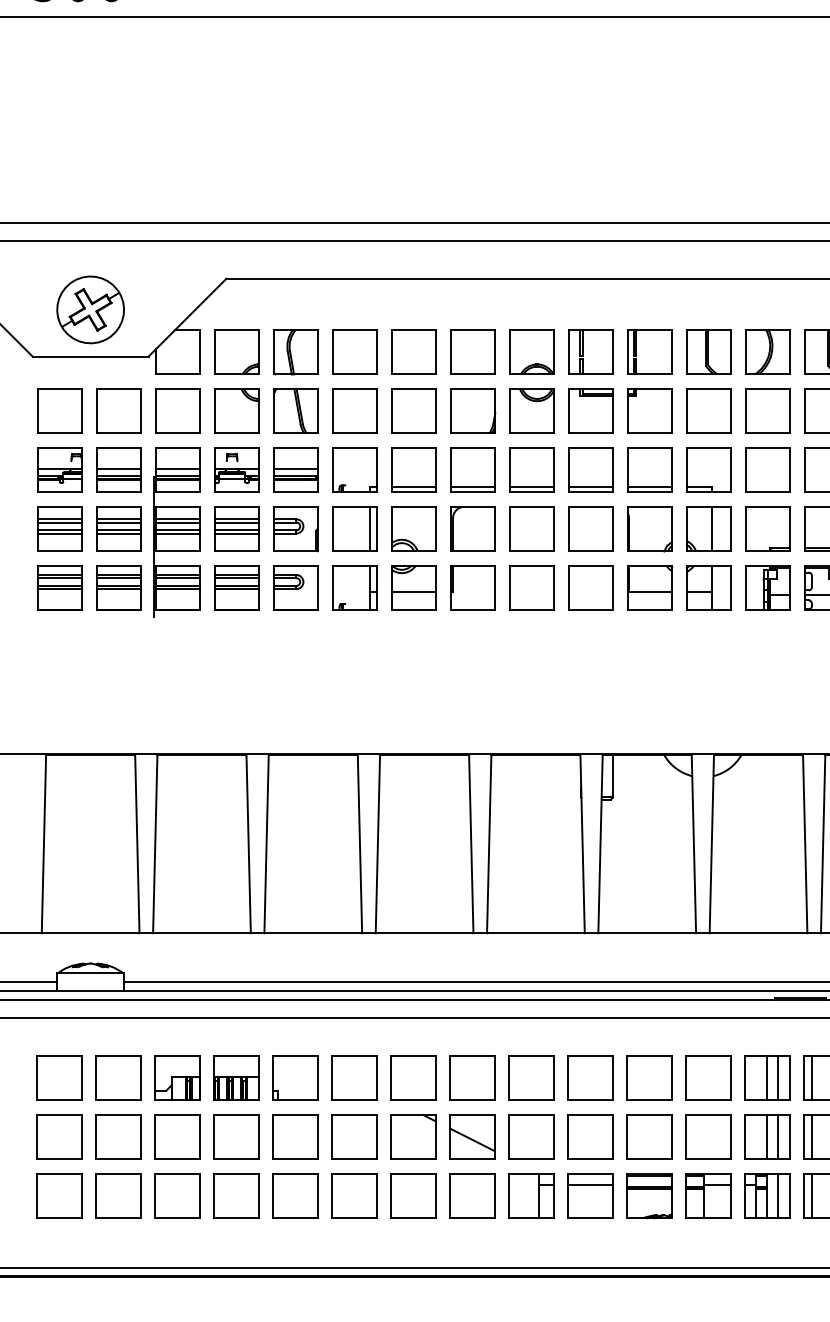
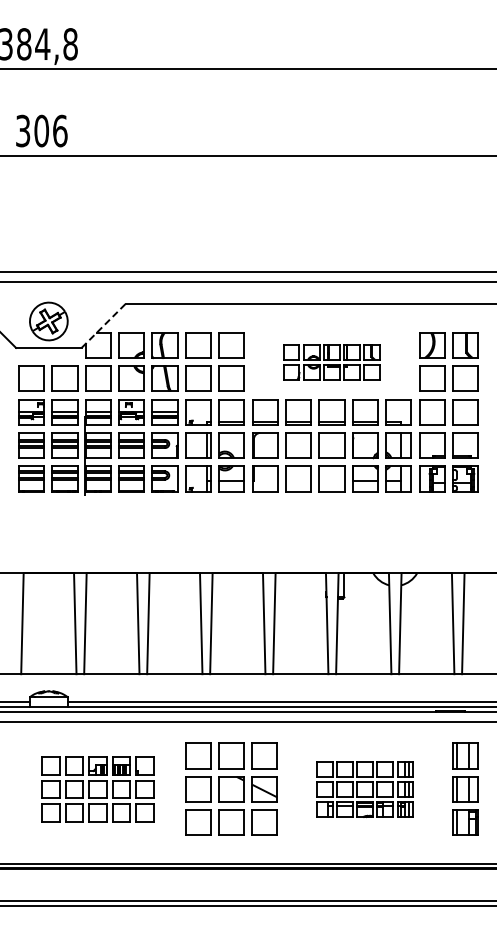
line: (188, 316) -> (104, 325), solid -> dashed
part: (590, 380) -> (331, 361), size x0.6
part: (176, 1135) -> (97, 788), size x0.7
part: (648, 1137) -> (364, 789), size x0.6

